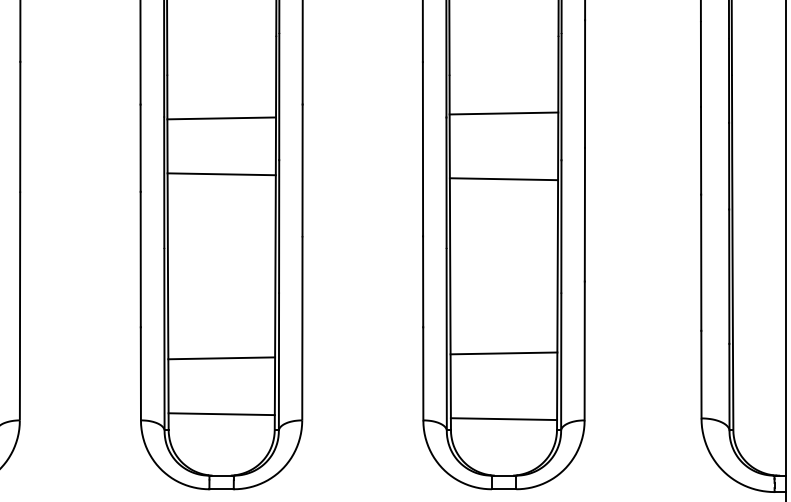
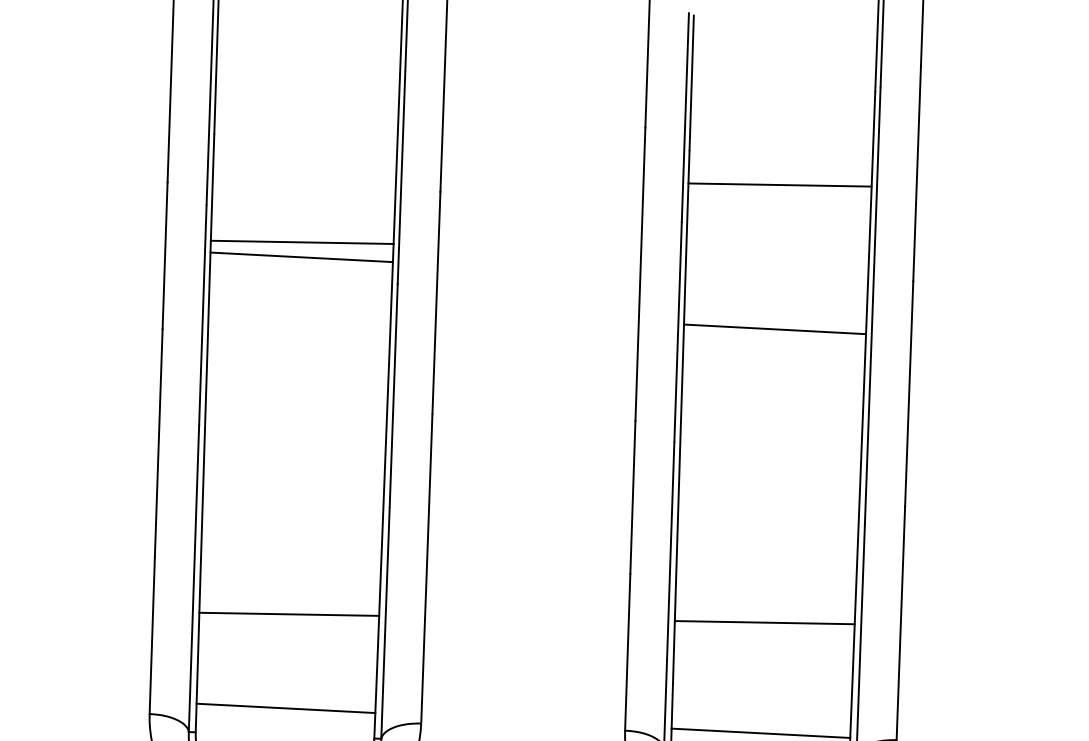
line: (503, 113) -> (779, 185), moved
line: (221, 118) -> (301, 242), moved
line: (221, 174) -> (301, 257), moved

